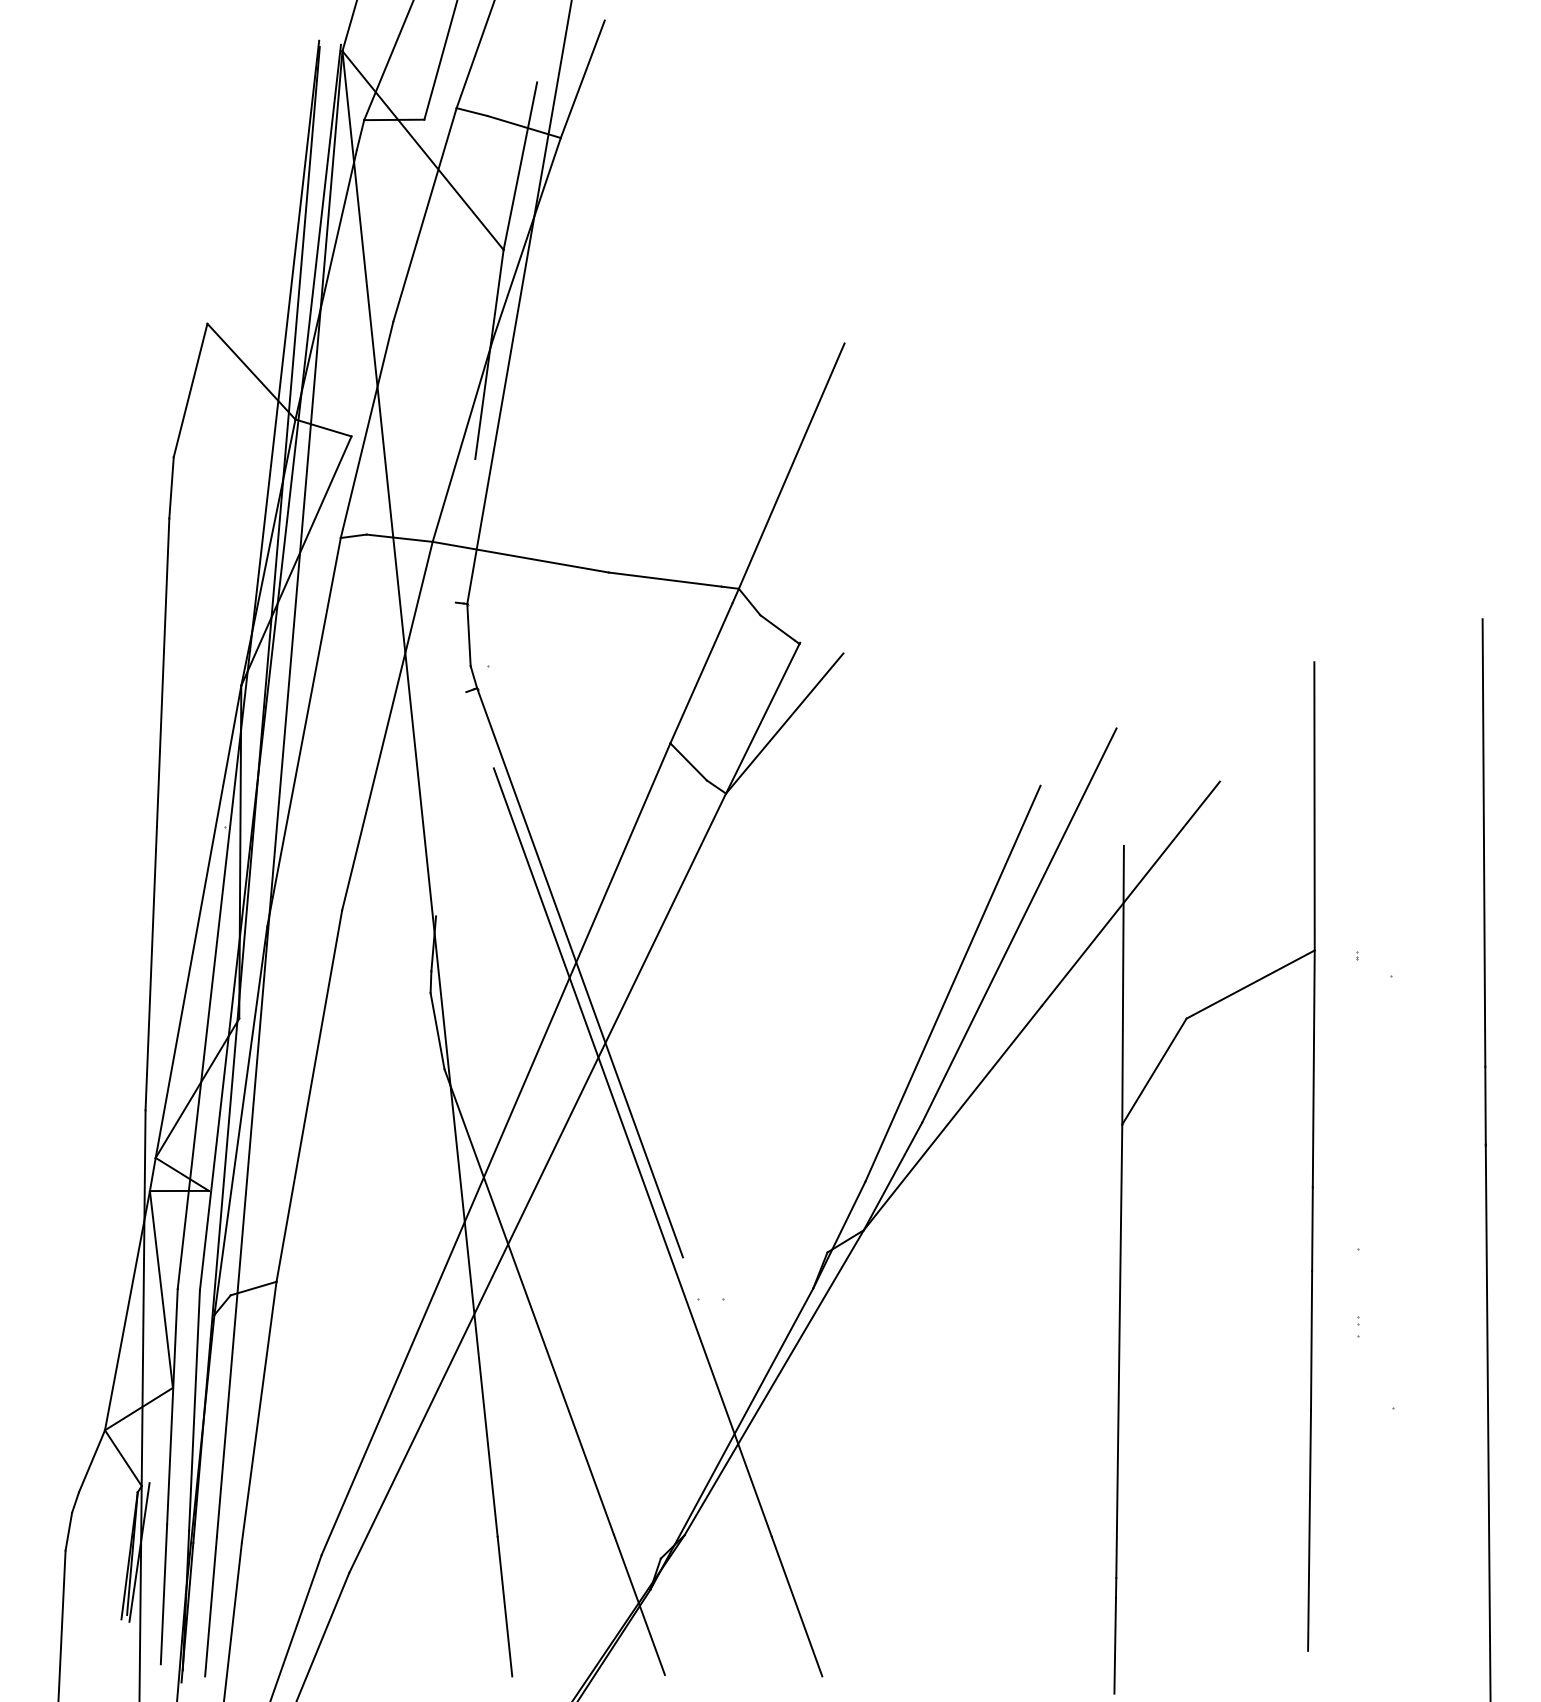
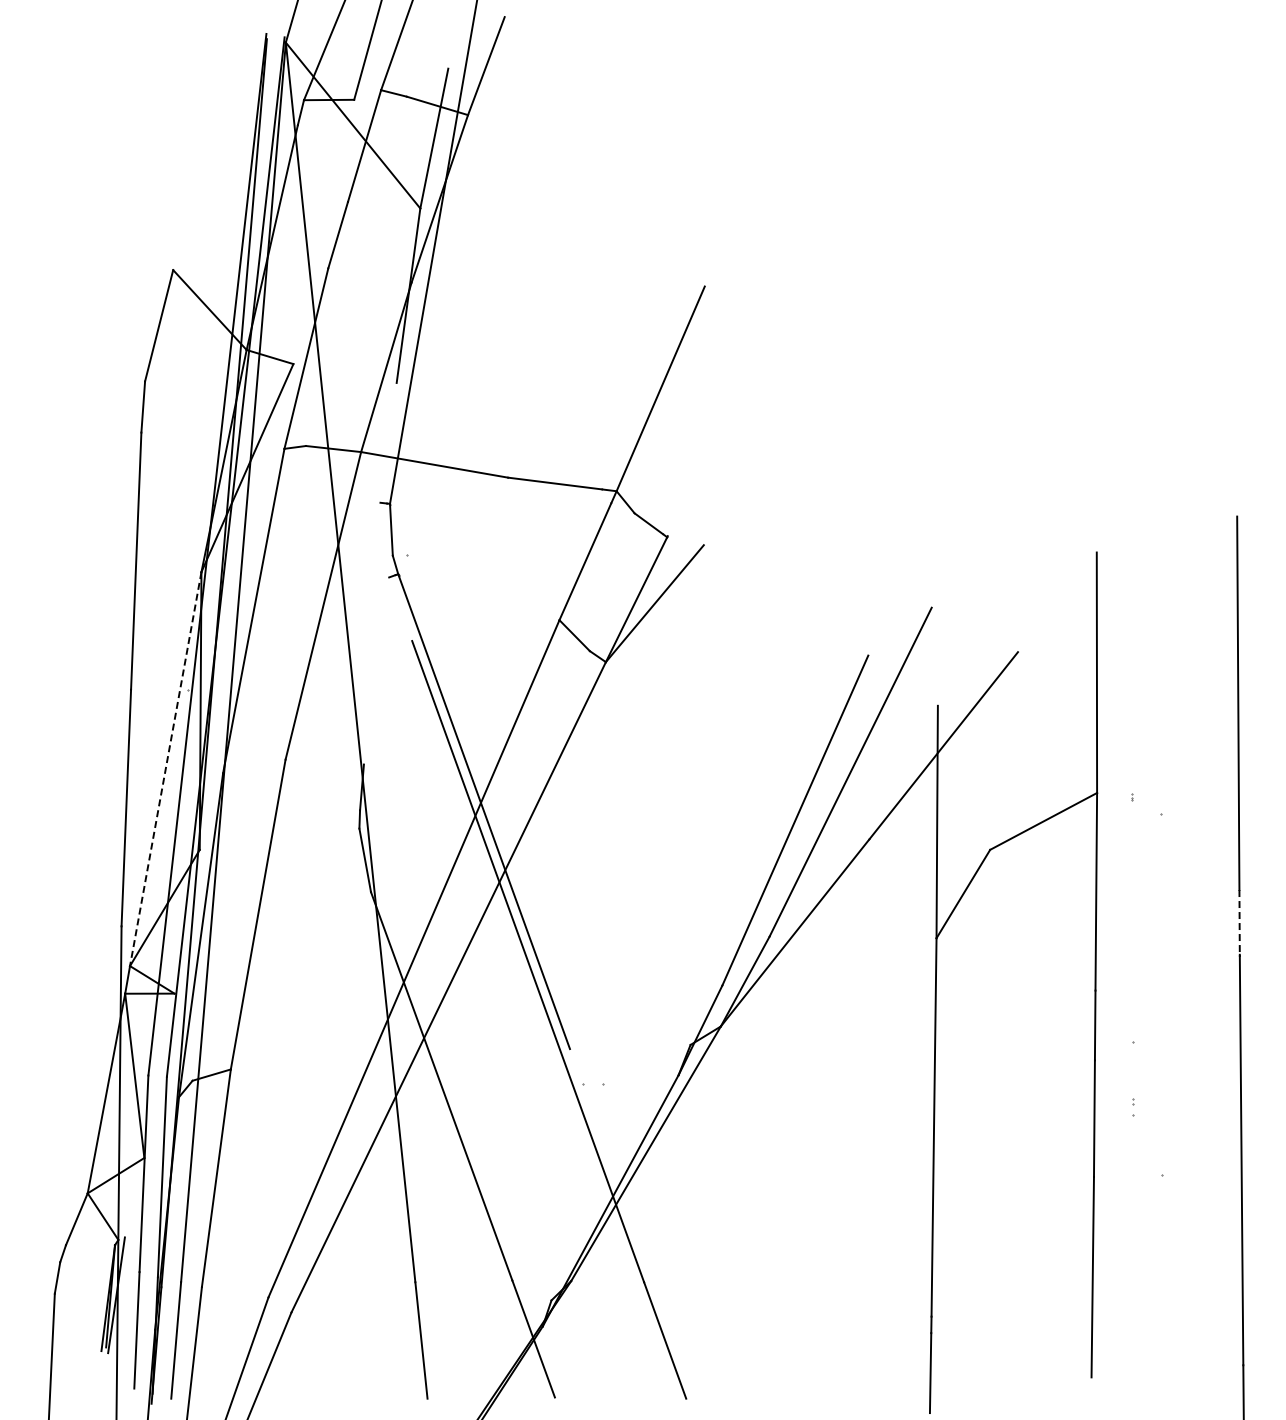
line: (198, 922) -> (165, 769), solid -> dashed
line: (1485, 1105) -> (1239, 922), solid -> dashed

